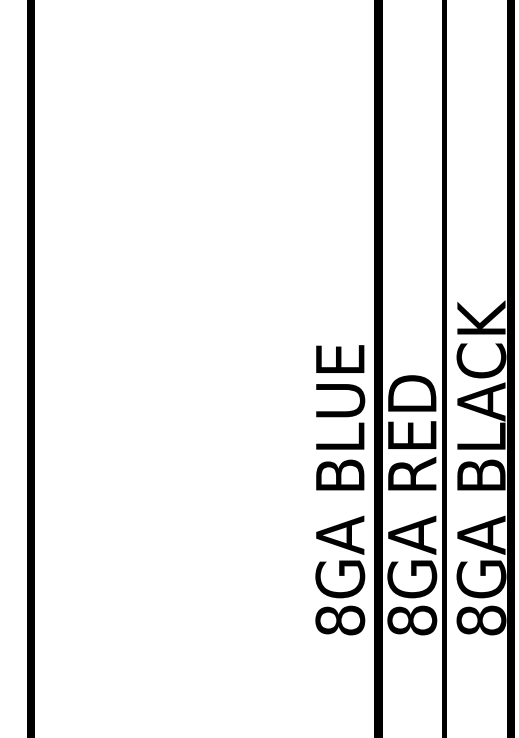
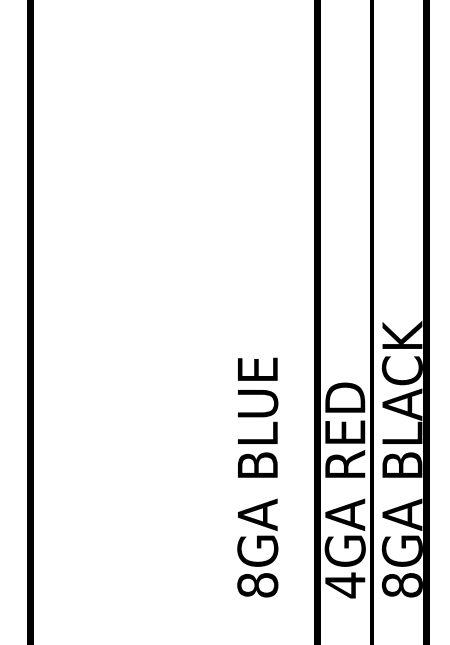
text: (339, 490) -> (257, 477), moved
text: (411, 620) -> (344, 585), 8GA -> 4GA

